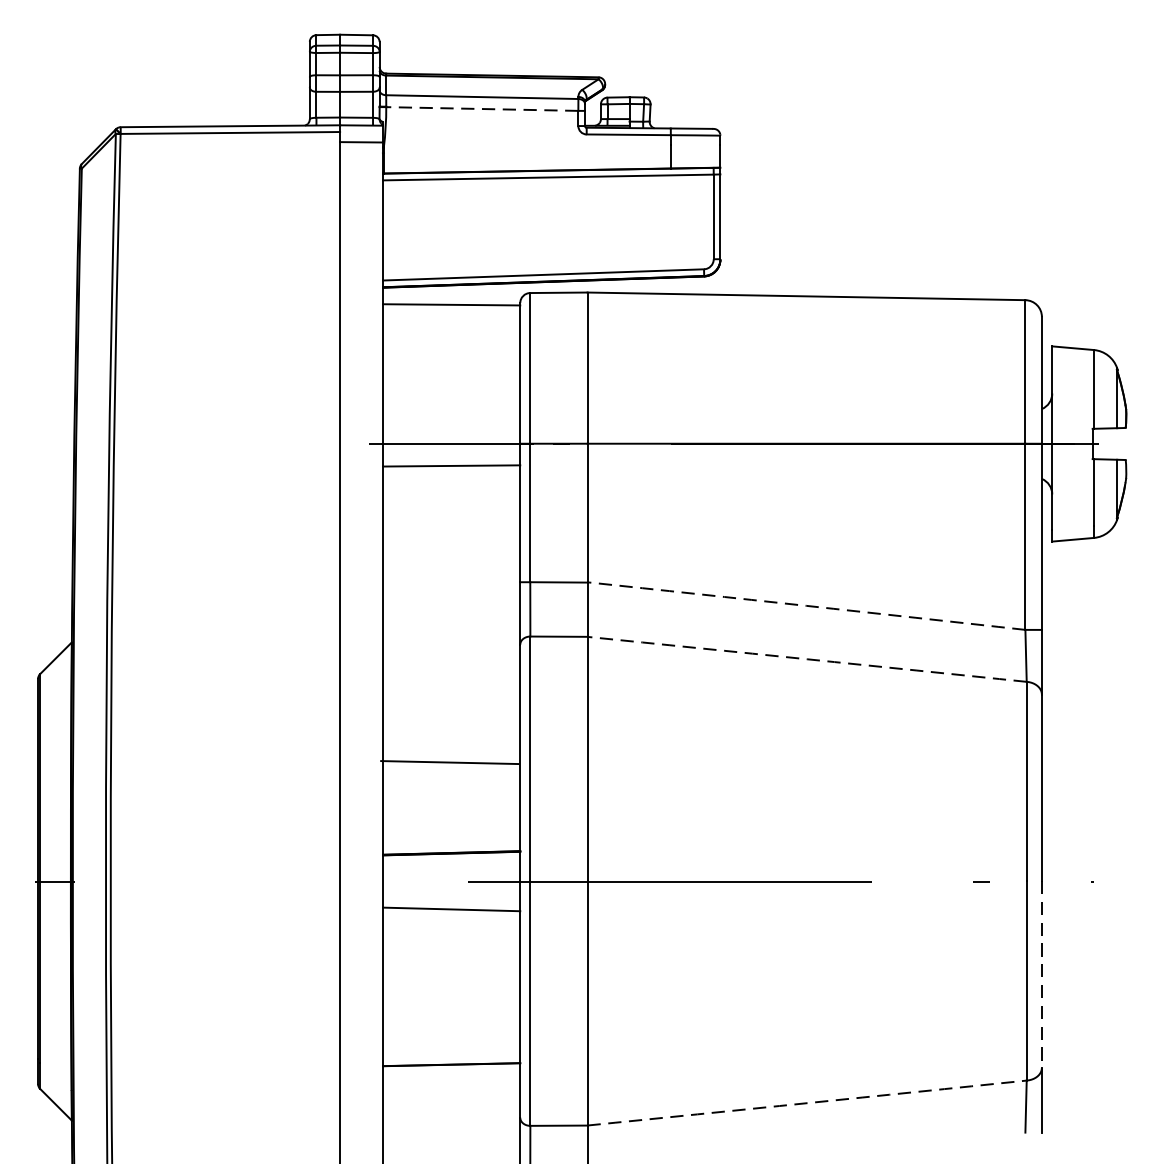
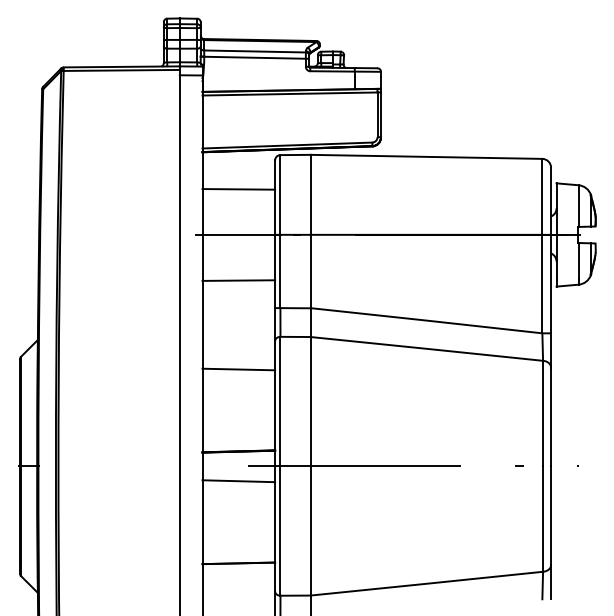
line: (483, 108) -> (255, 57), dashed -> solid
line: (451, 305) -> (238, 189), moved
line: (451, 465) -> (238, 280), moved
arc: (806, 605) -> (426, 320), dashed -> solid
arc: (806, 658) -> (426, 348), dashed -> solid
line: (449, 762) -> (238, 369), moved
line: (1042, 976) -> (551, 516), dashed -> solid
arc: (806, 1102) -> (426, 583), dashed -> solid

